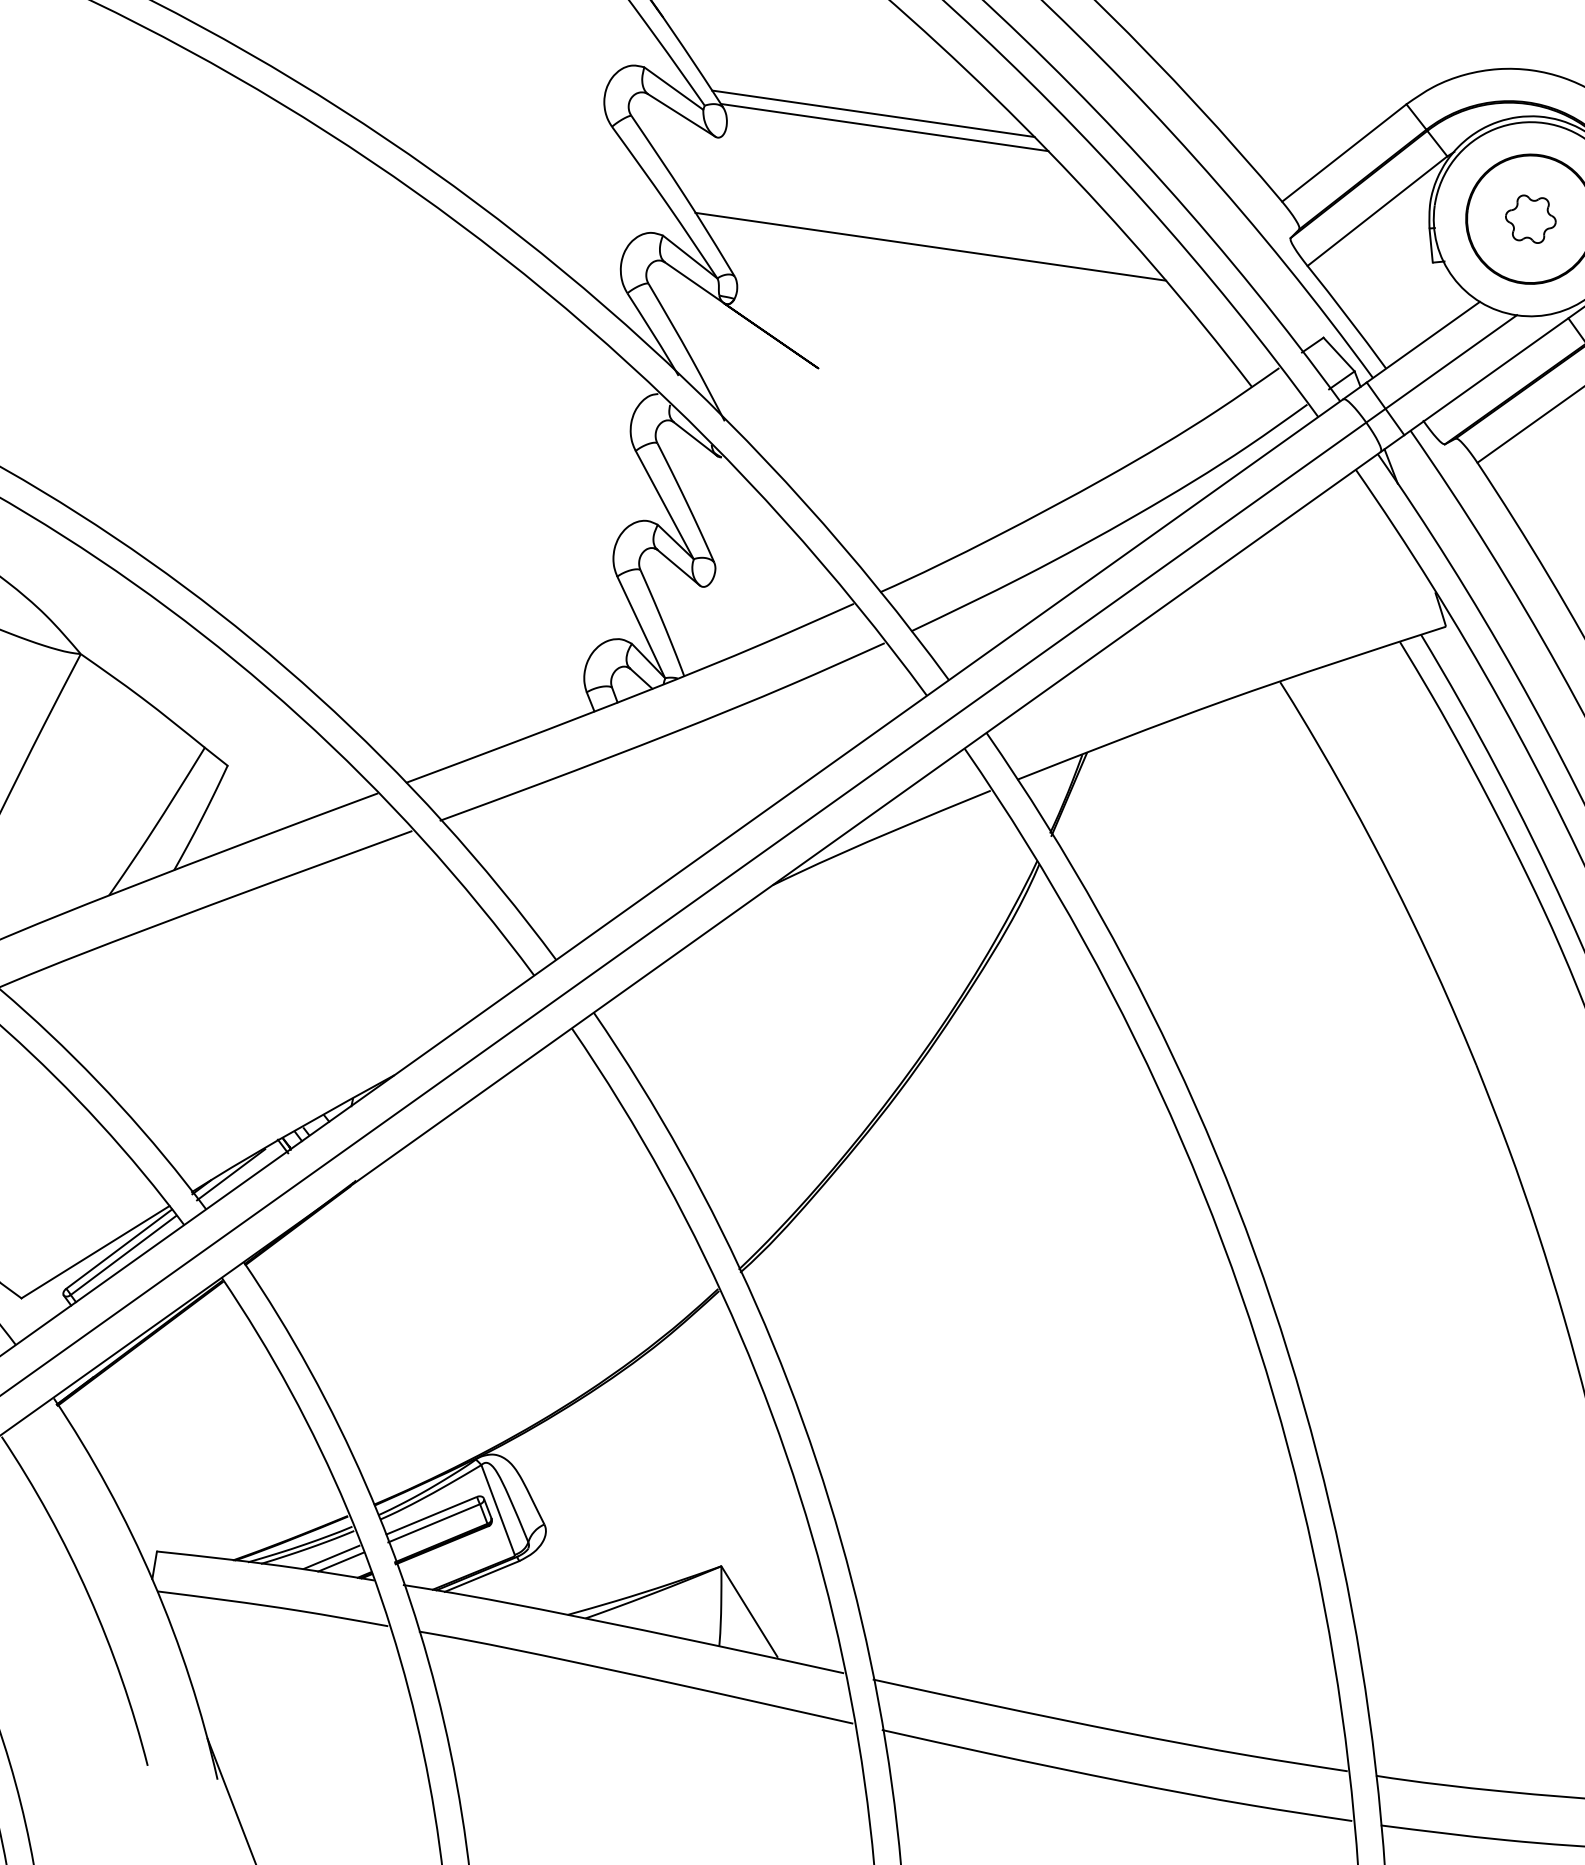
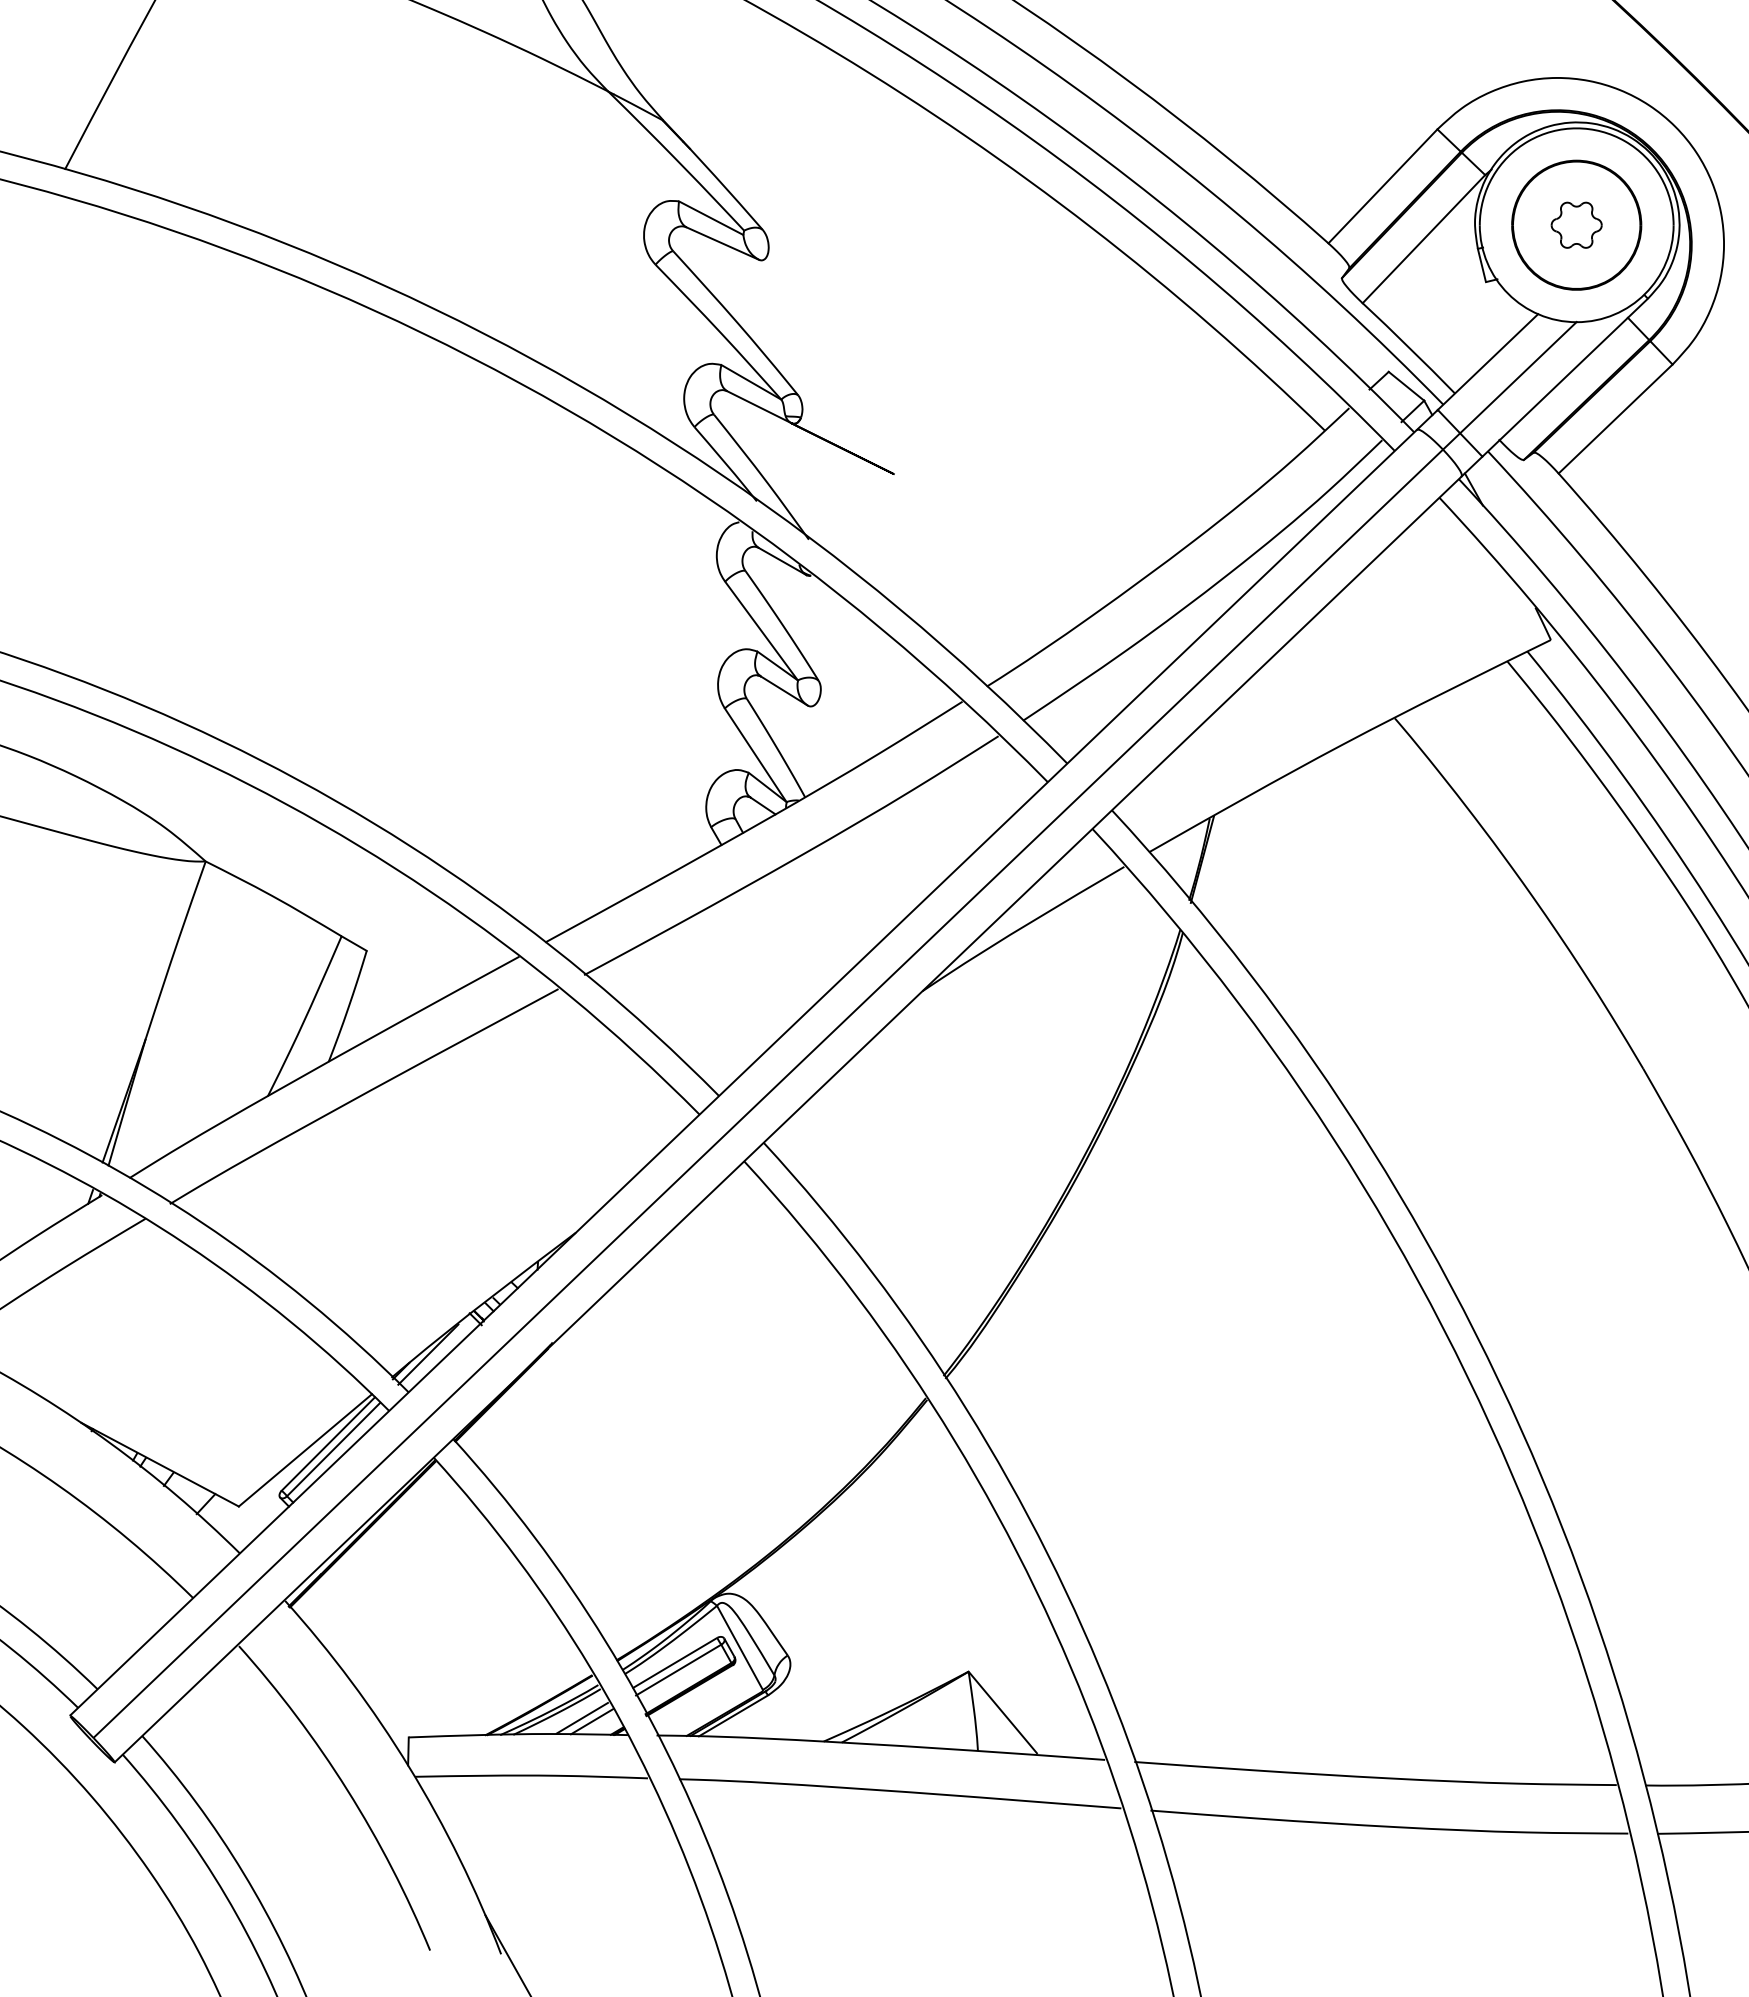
line: (872, 113) -> (911, 214), removed
line: (884, 127) -> (924, 226), removed
line: (930, 246) -> (987, 337), removed

